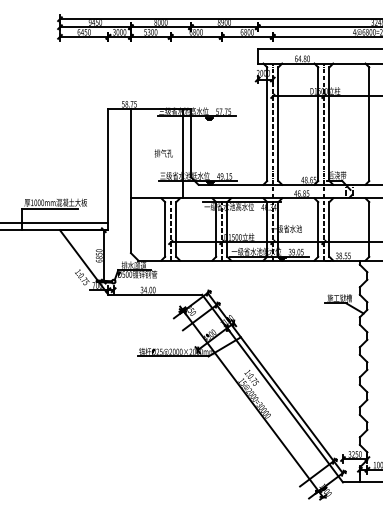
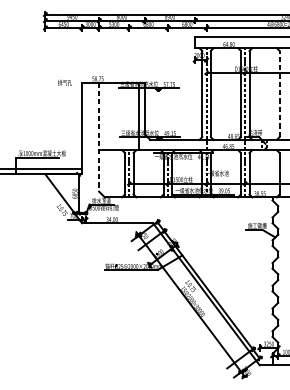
line: (369, 124) -> (279, 94), solid -> dashed
text: (163, 153) -> (64, 82), moved
line: (130, 181) -> (98, 137), solid -> dashed

